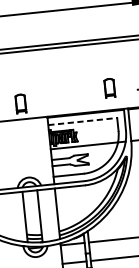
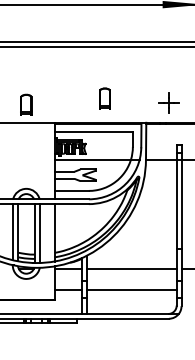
part: (109, 87) -> (104, 98), moved
line: (83, 121) -> (94, 132), dashed -> solid
line: (44, 215) -> (40, 233), added
line: (20, 217) -> (12, 232), added

